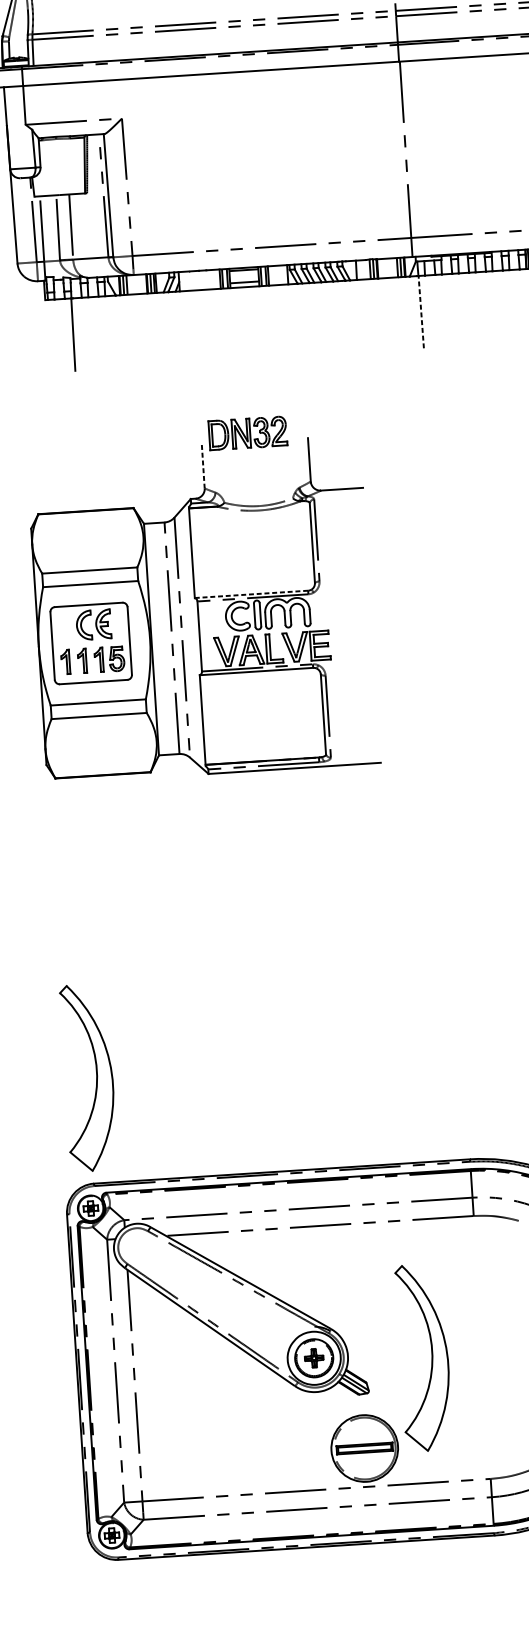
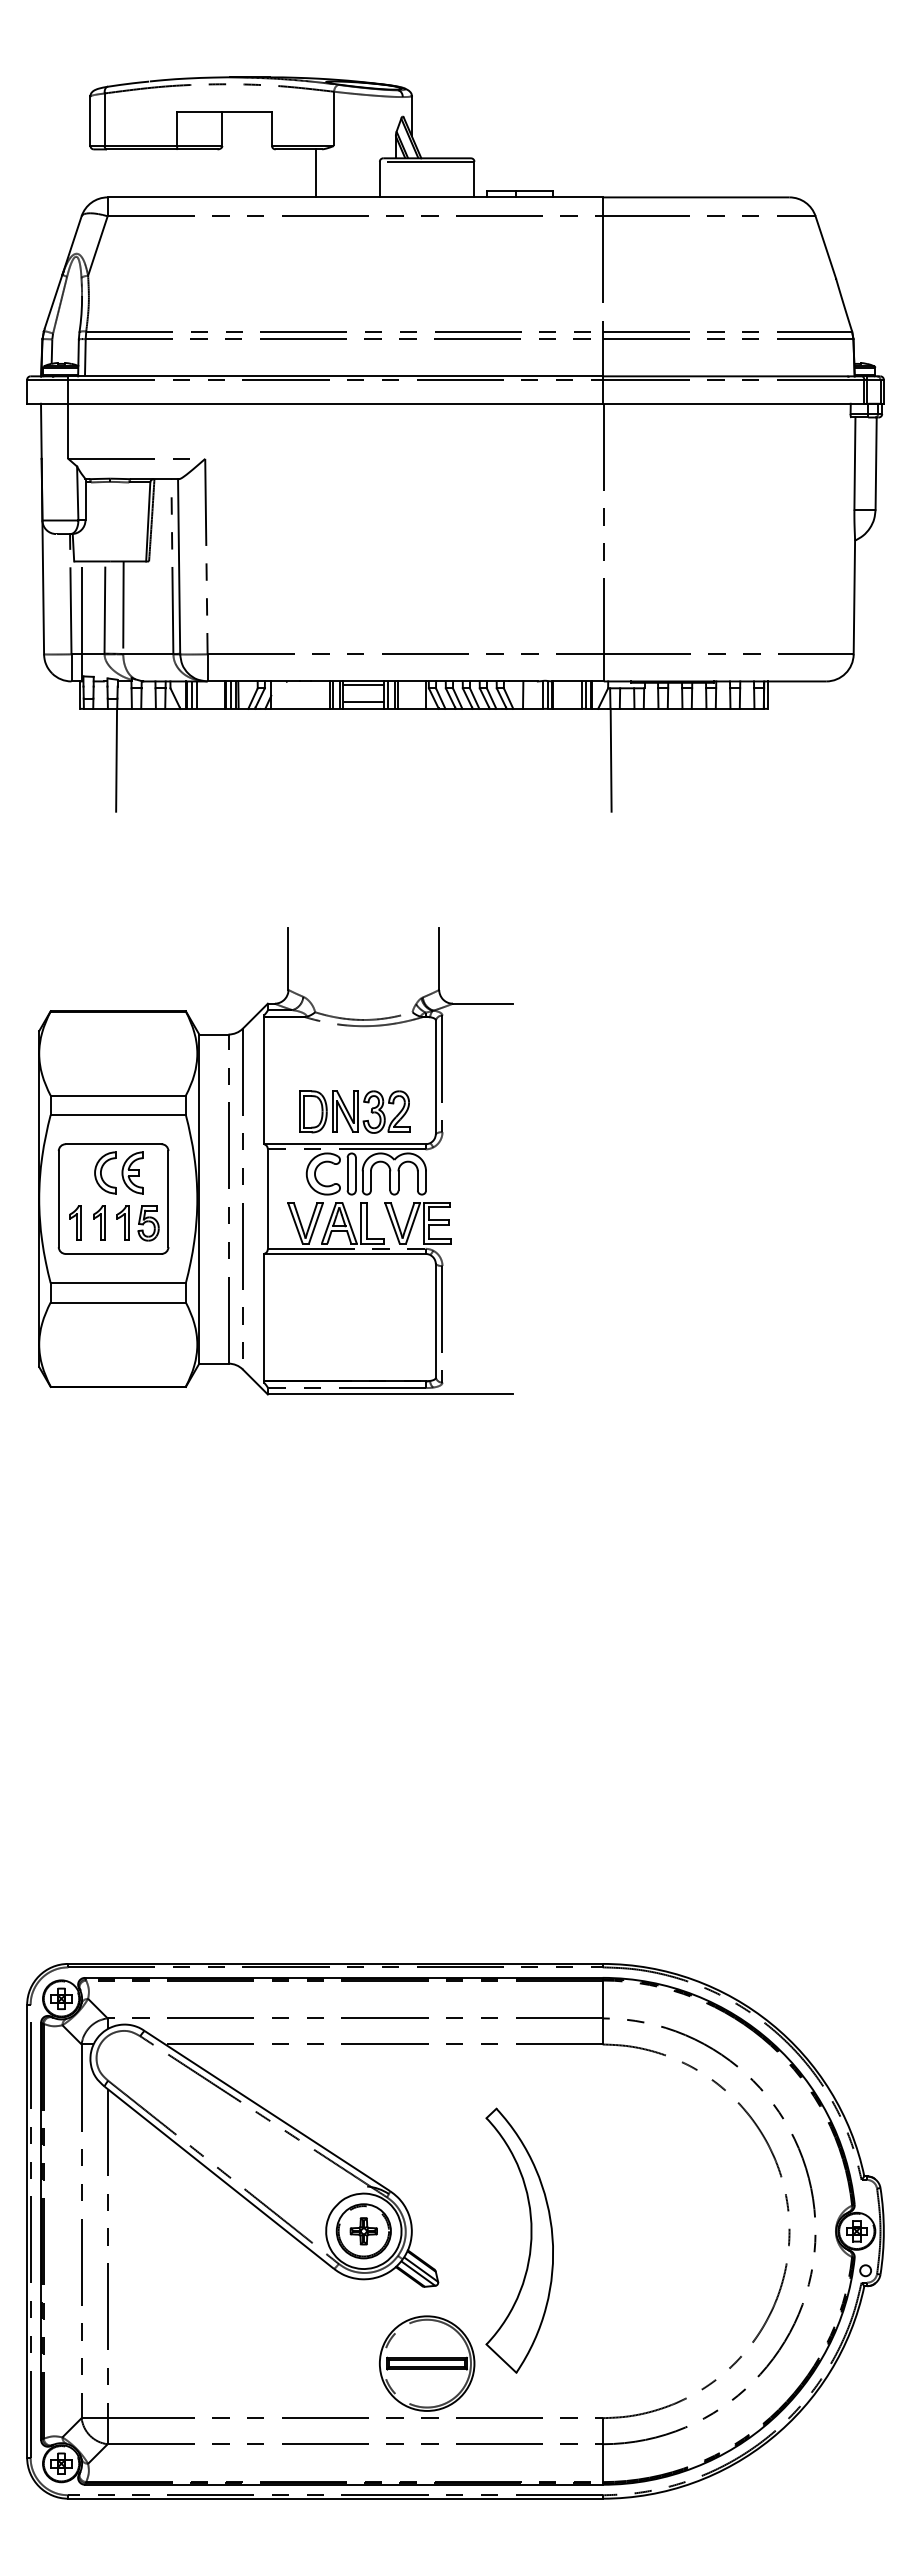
line: (421, 311) -> (611, 759), dashed -> solid
part: (247, 433) -> (354, 1111), moved
line: (203, 466) -> (288, 959), dashed -> solid
line: (251, 594) -> (345, 1144), dashed -> solid
part: (96, 1077) -> (81, 1813), removed

